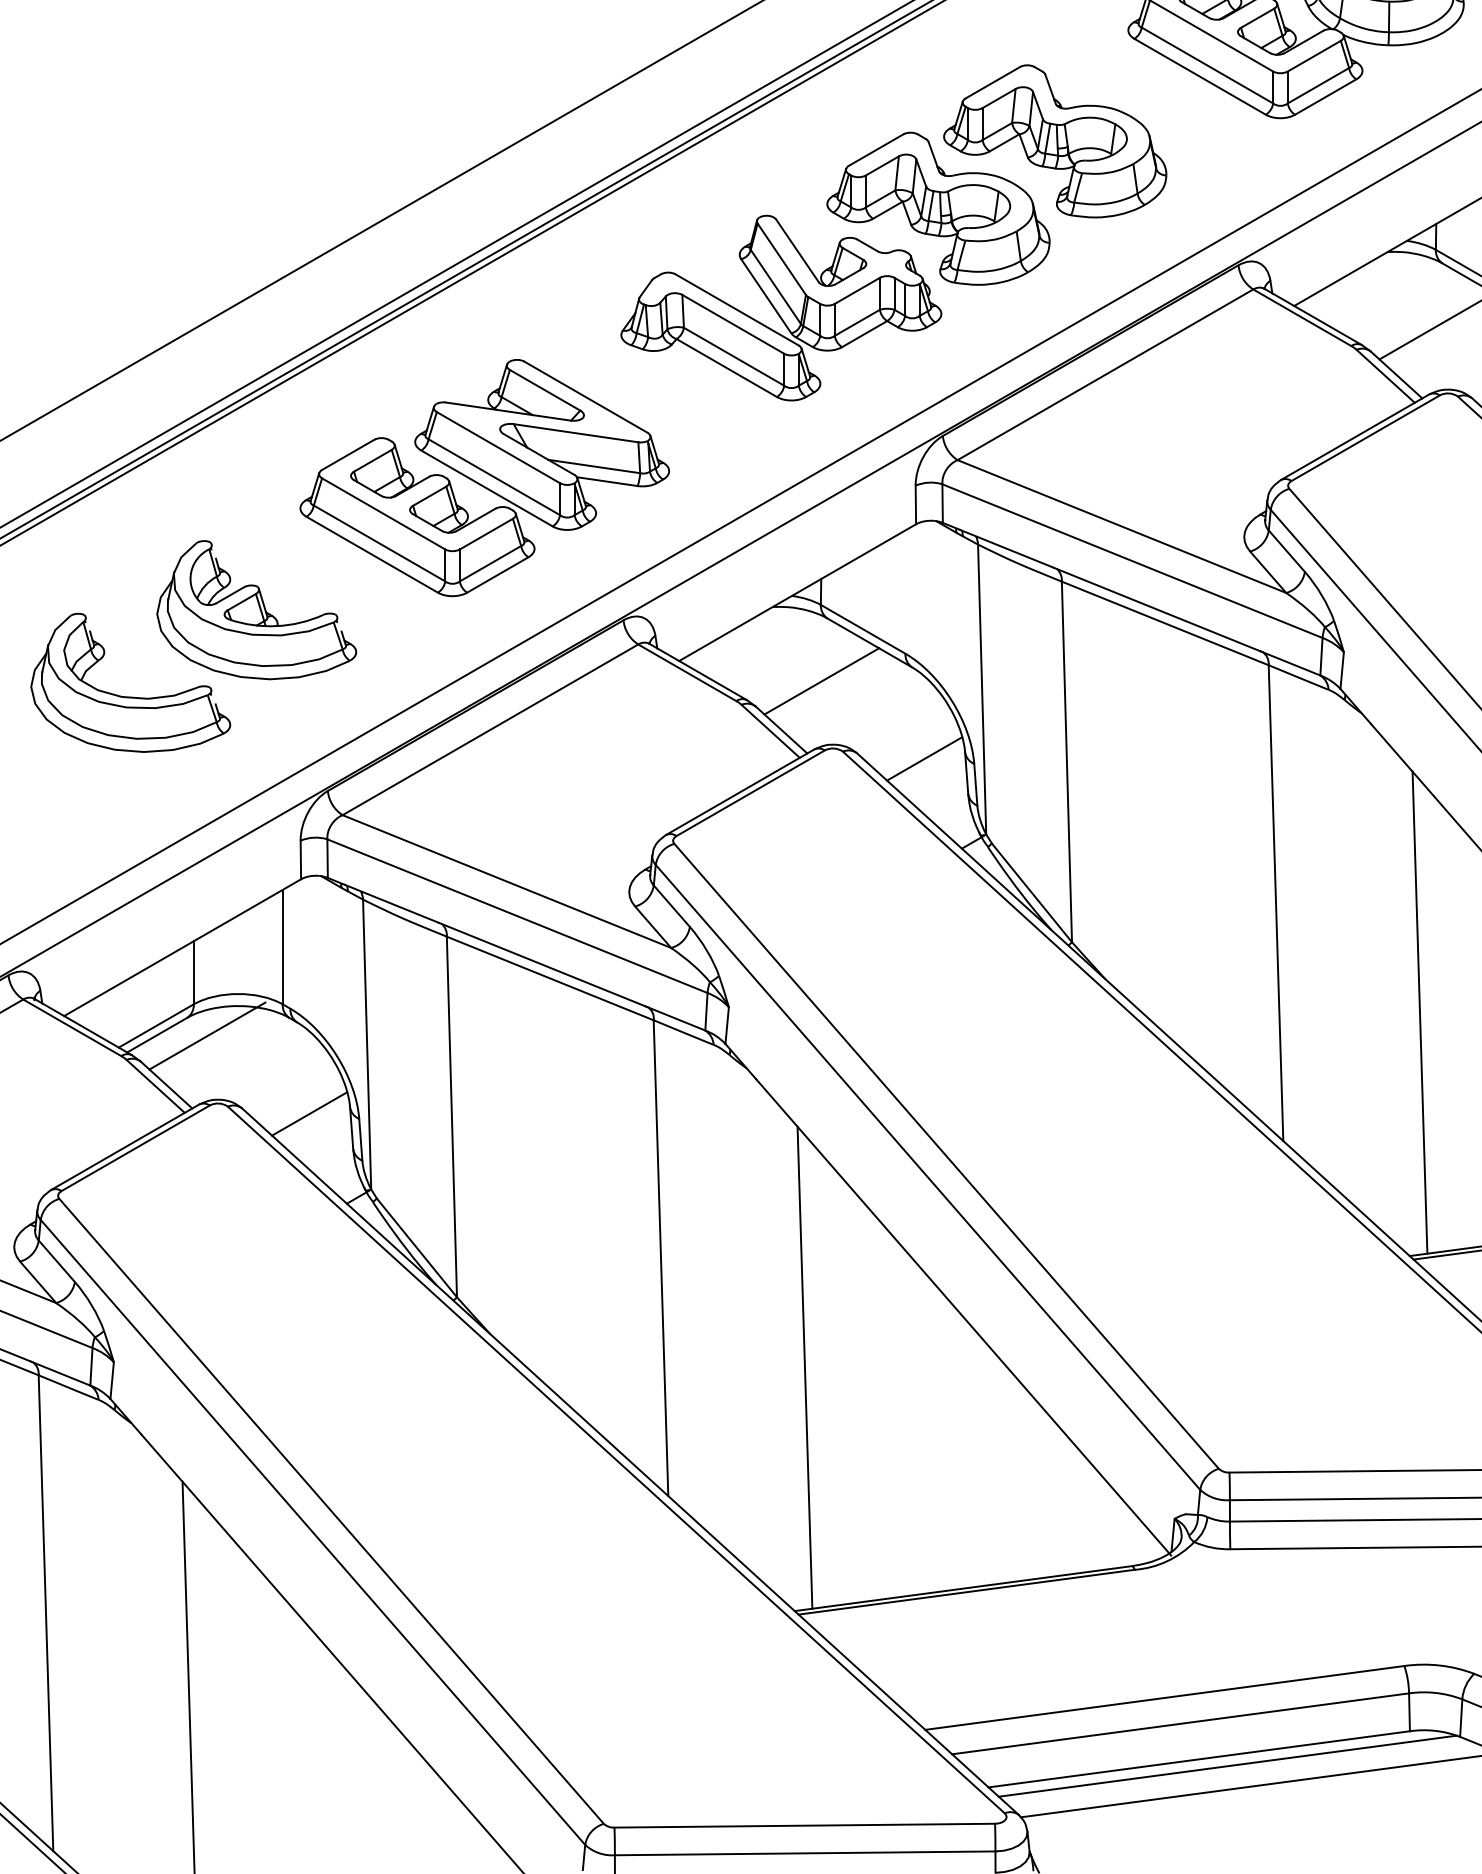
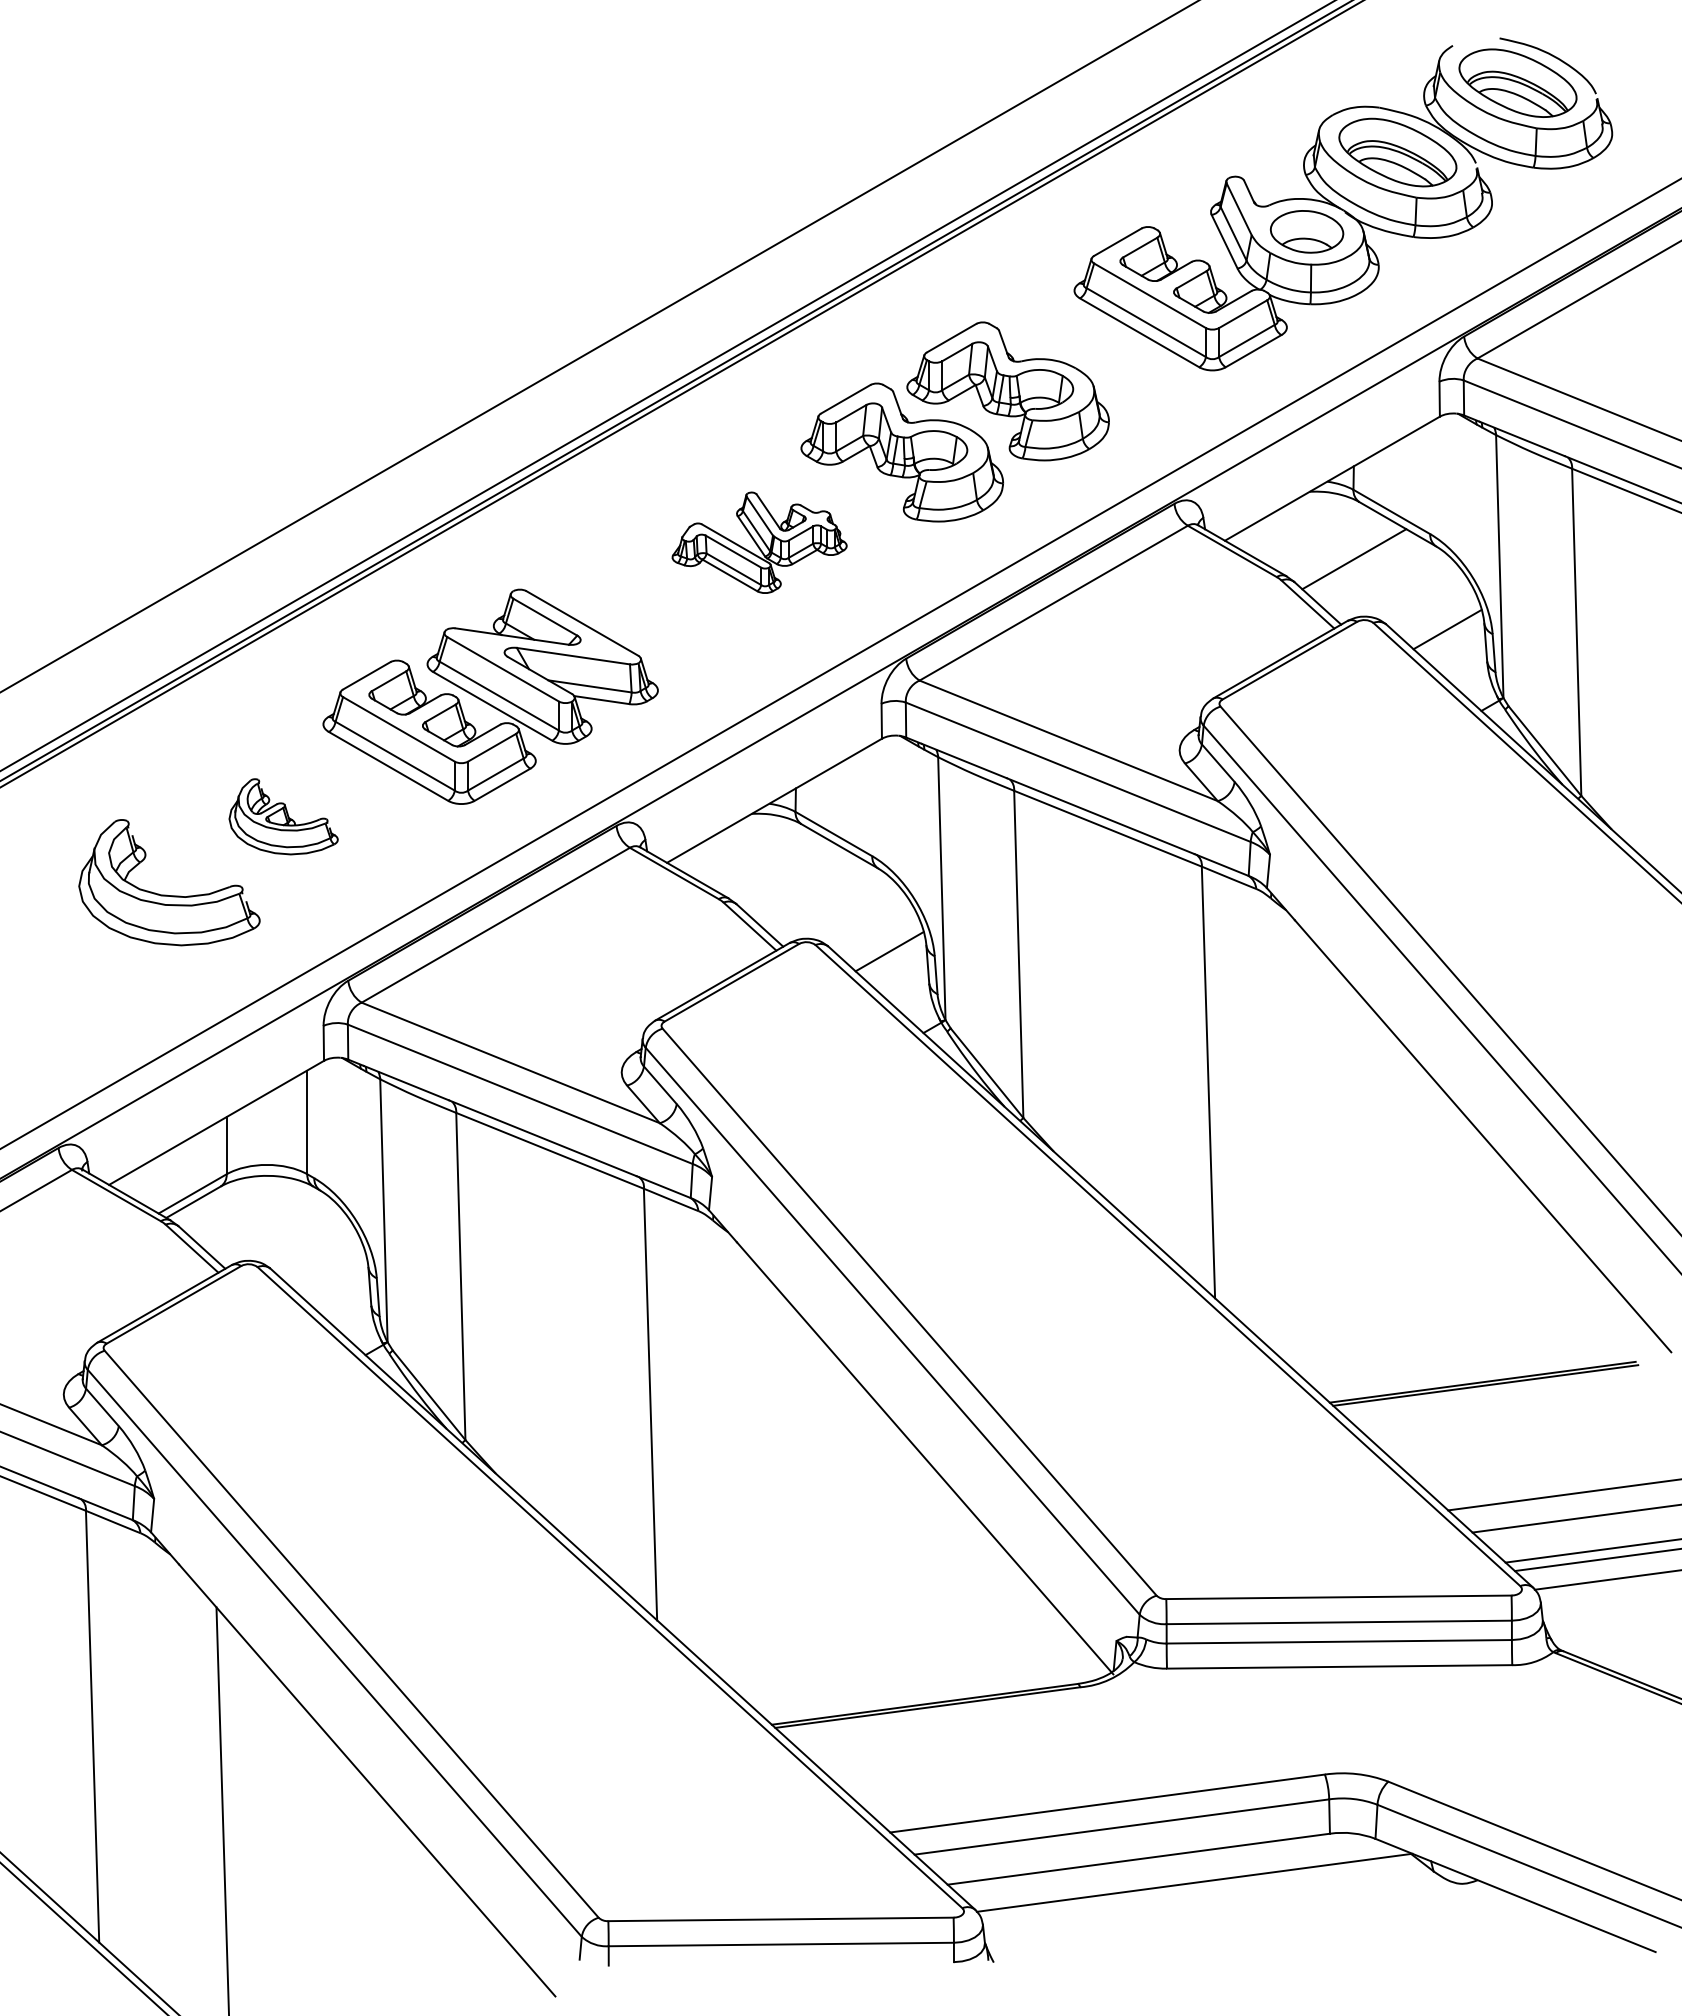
part: (781, 307) -> (759, 542), size x0.6
part: (256, 609) -> (283, 816), size x0.6
line: (821, 681) -> (796, 881), removed
line: (1419, 1012) -> (1338, 1181), removed
line: (206, 1035) -> (238, 1202), removed
line: (309, 1113) -> (331, 1273), removed
line: (804, 1367) -> (780, 1503), removed
line: (1227, 1766) -> (1164, 1865), removed

